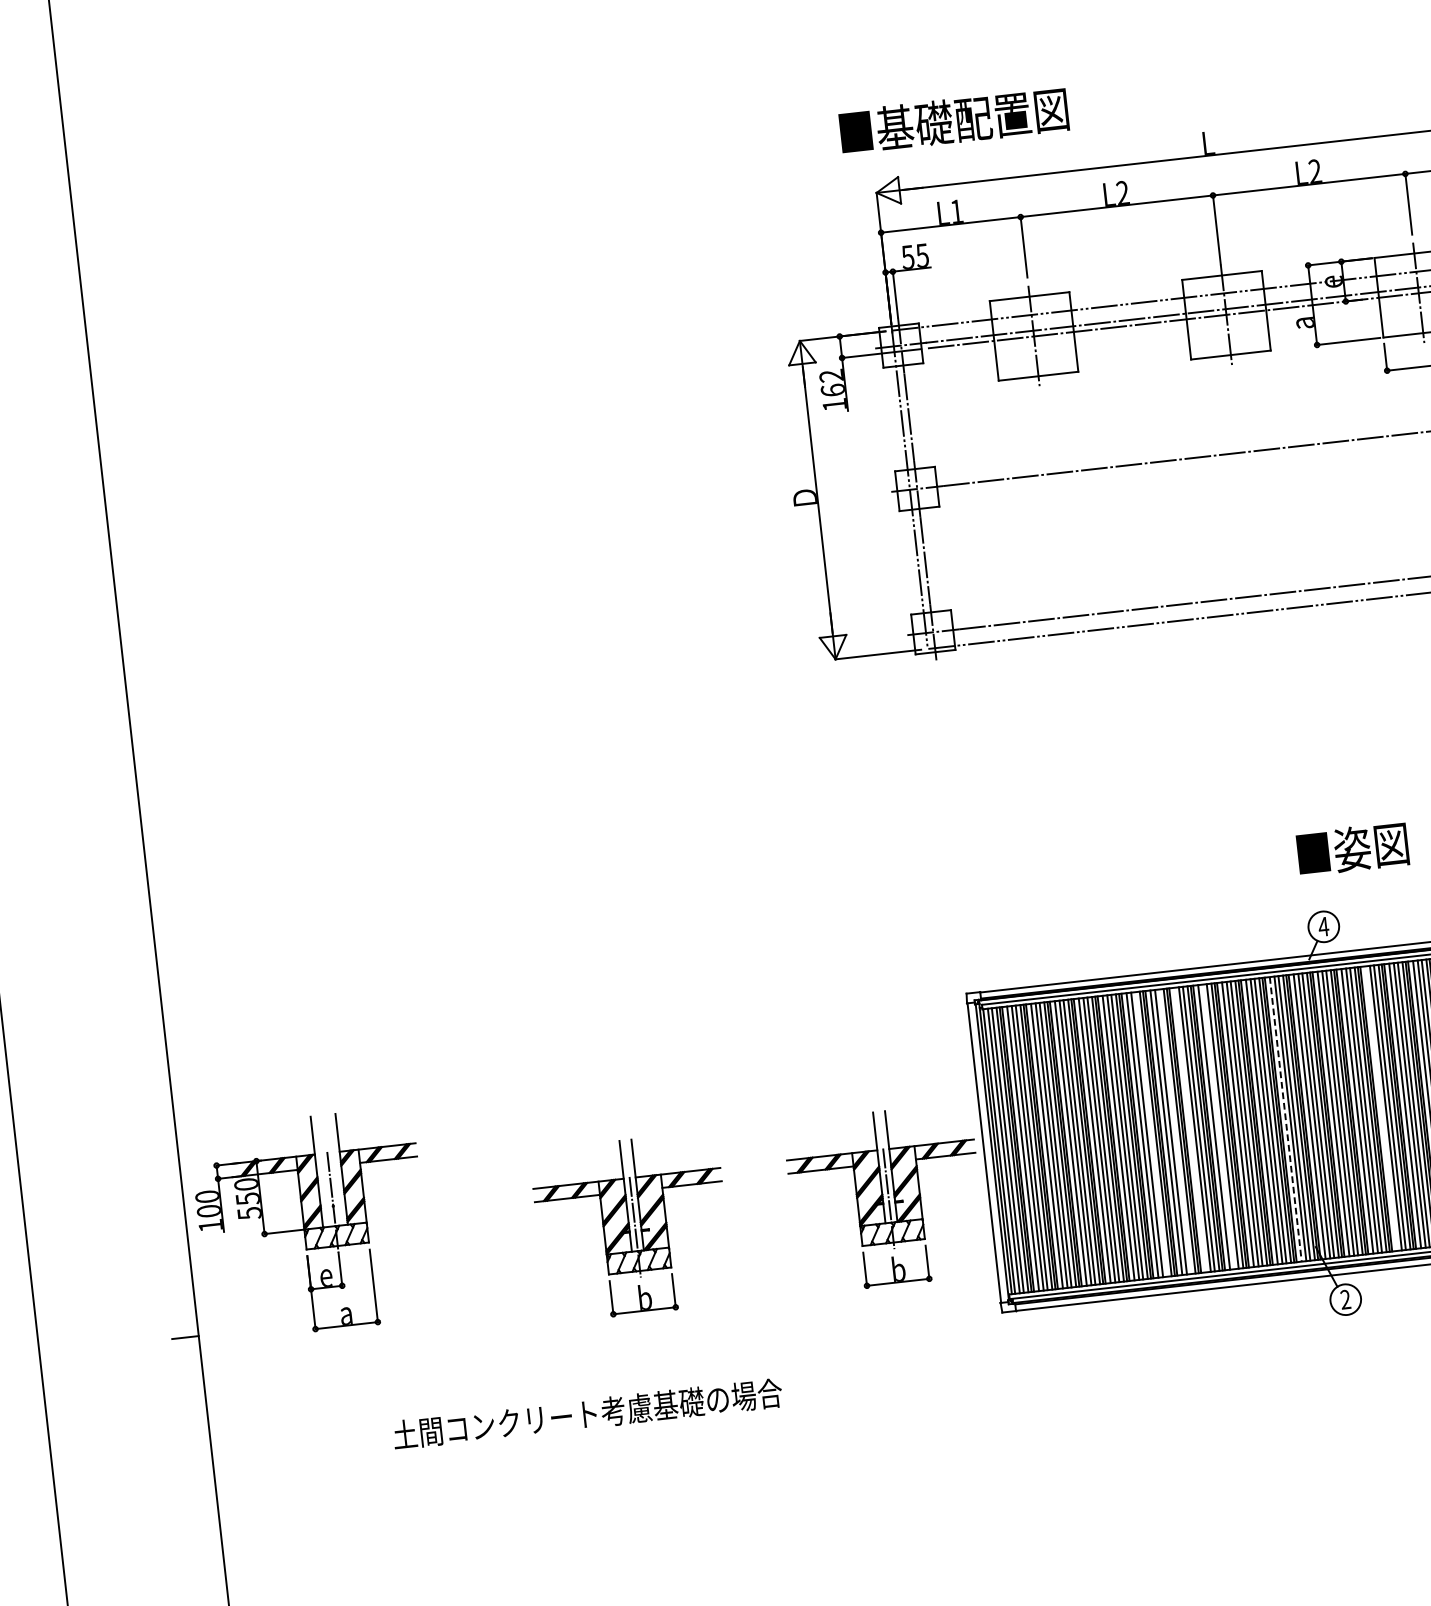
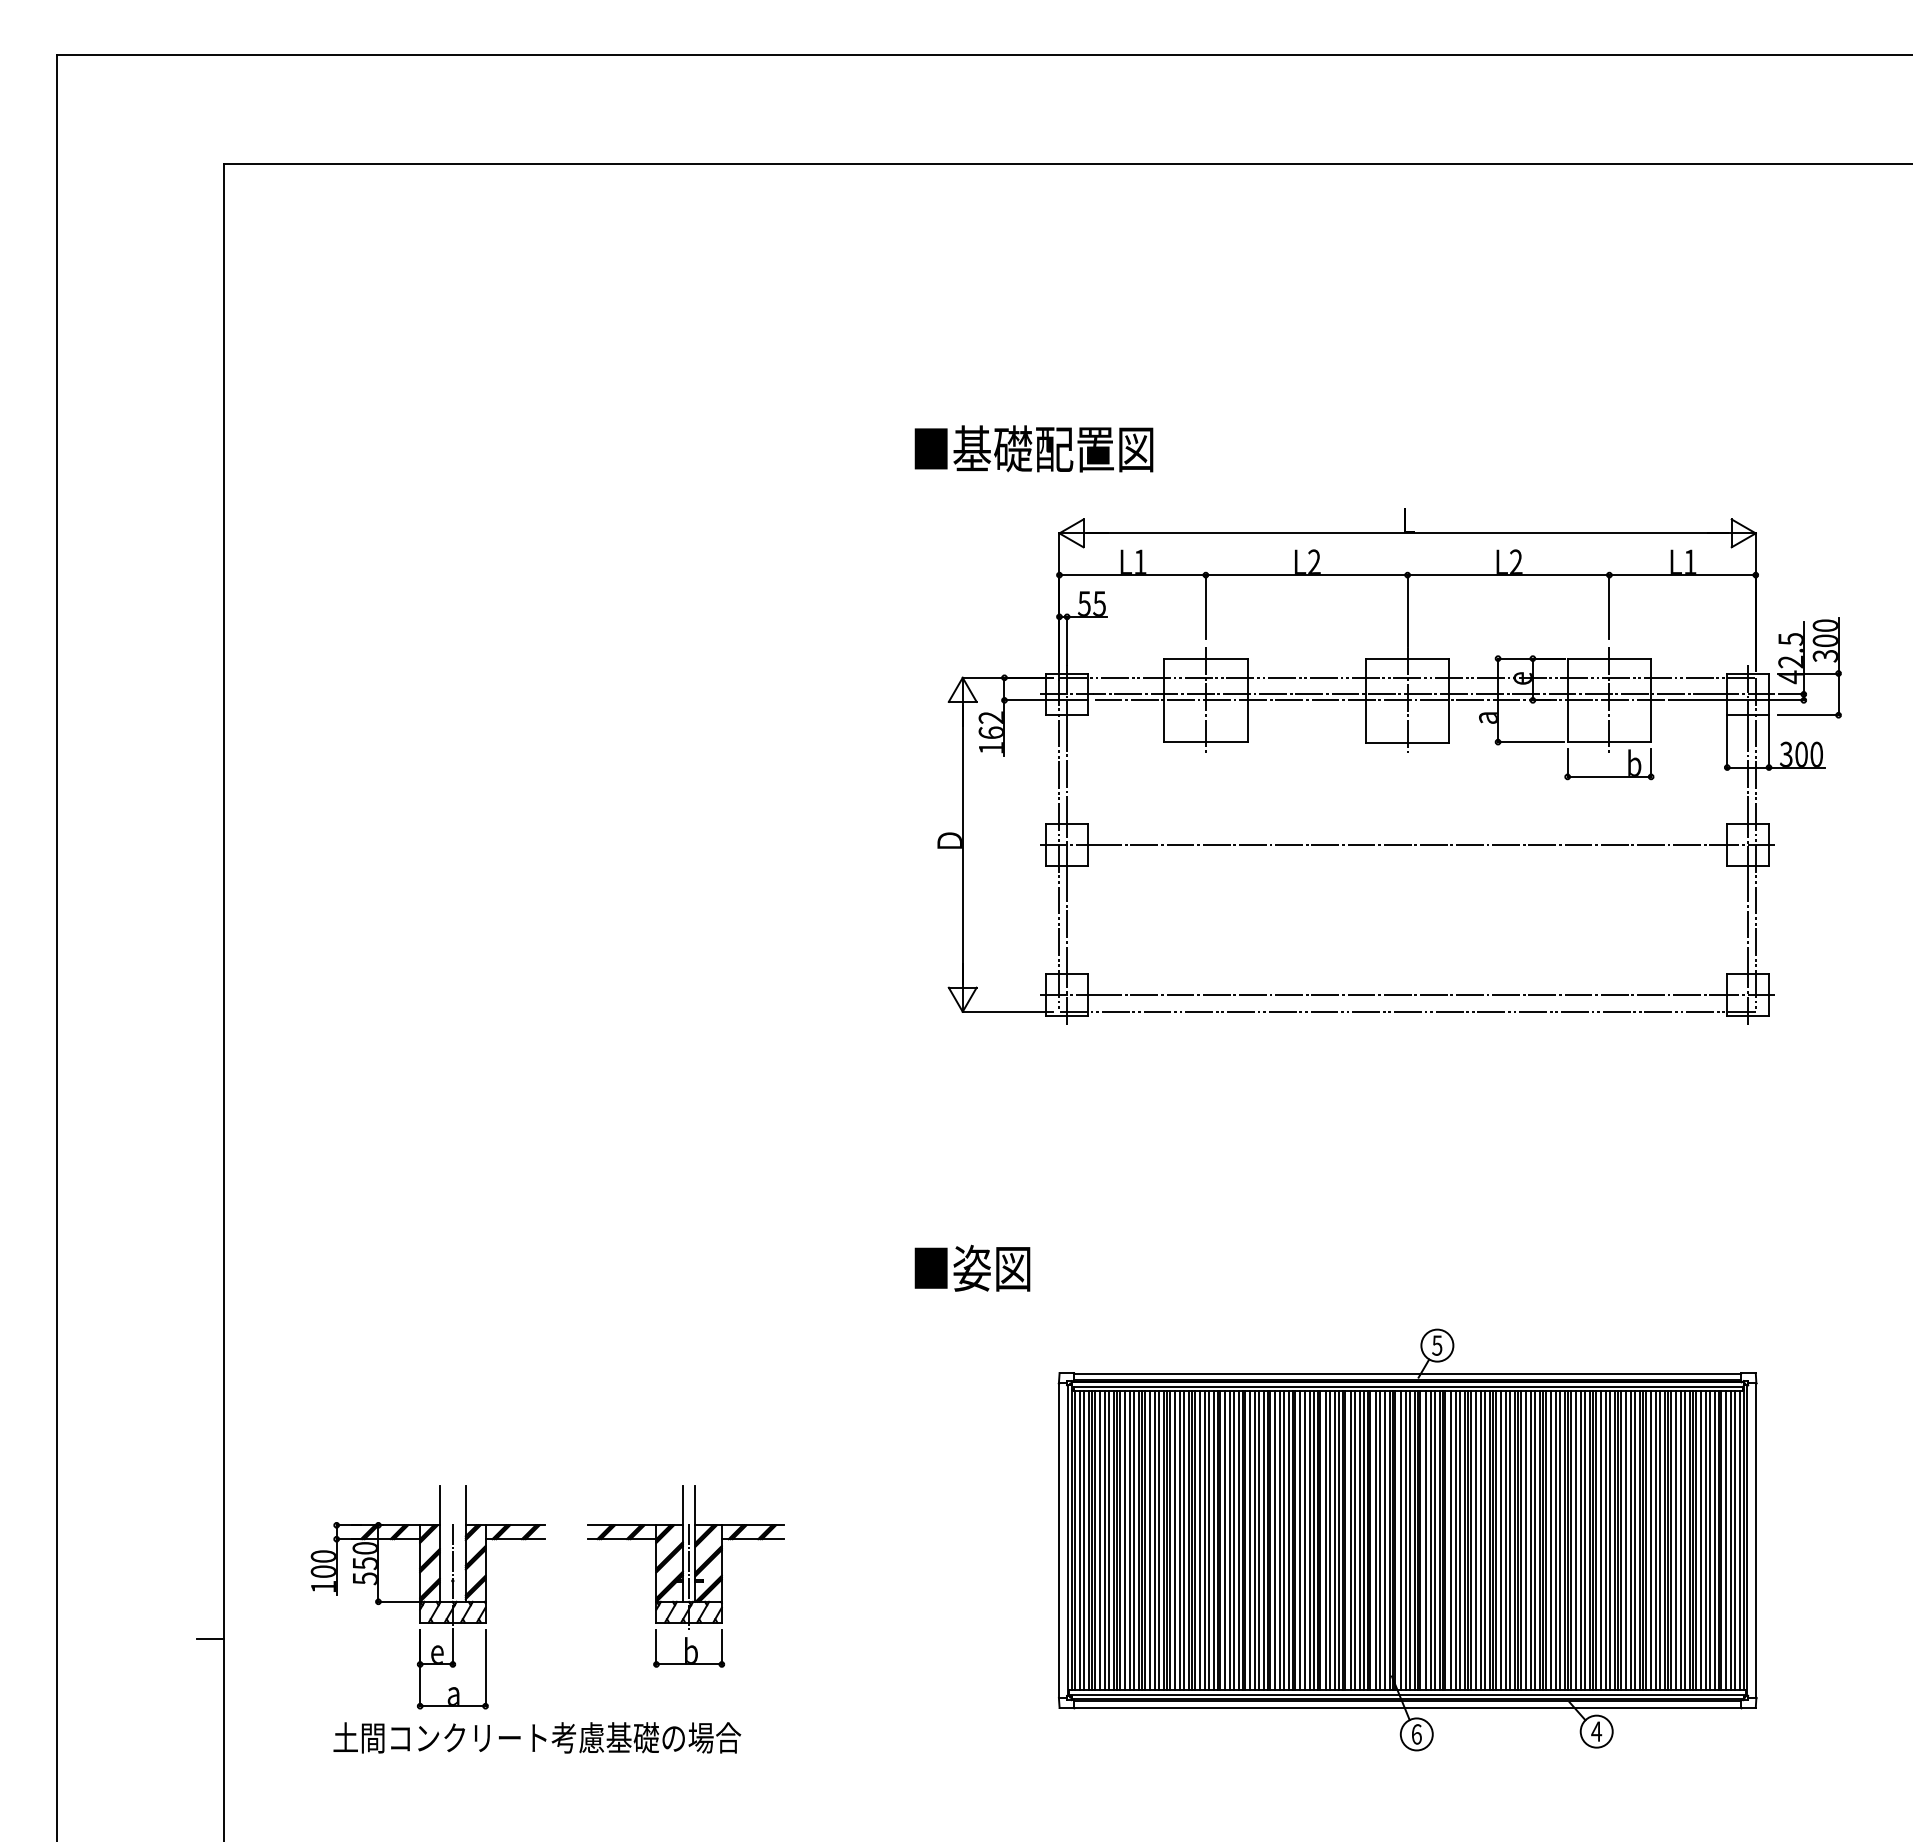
text: (953, 120) -> (1033, 448), moved
text: (1352, 848) -> (972, 1267), moved
text: (1322, 926) -> (1436, 1345), 4 -> 5
line: (1380, 1108) -> (1475, 1540), added
line: (1285, 1120) -> (1375, 1541), dashed -> solid
line: (1218, 1126) -> (1305, 1540), added
line: (1190, 1129) -> (1275, 1540), added
line: (1175, 1131) -> (1259, 1540), added
line: (1151, 1134) -> (1234, 1540), added
part: (885, 1198) -> (951, 1576), removed
part: (310, 1224) -> (427, 1597), moved
text: (1345, 1299) -> (1416, 1734), 2 -> 6
text: (587, 1413) -> (537, 1737), moved

